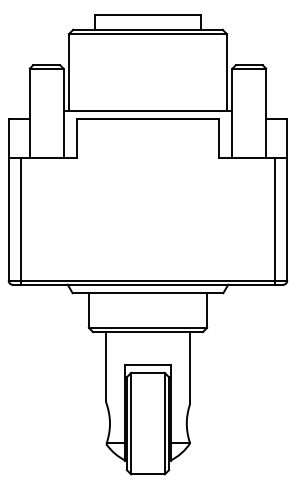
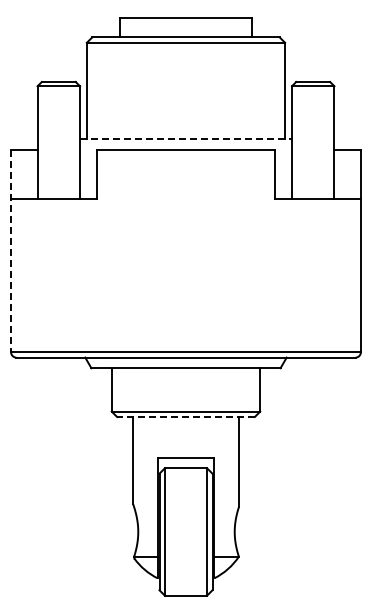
line: (148, 111) -> (186, 139), solid -> dashed
line: (9, 200) -> (11, 251), solid -> dashed
line: (21, 221) -> (27, 277), removed
line: (274, 221) -> (344, 277), removed
line: (148, 331) -> (186, 416), solid -> dashed

